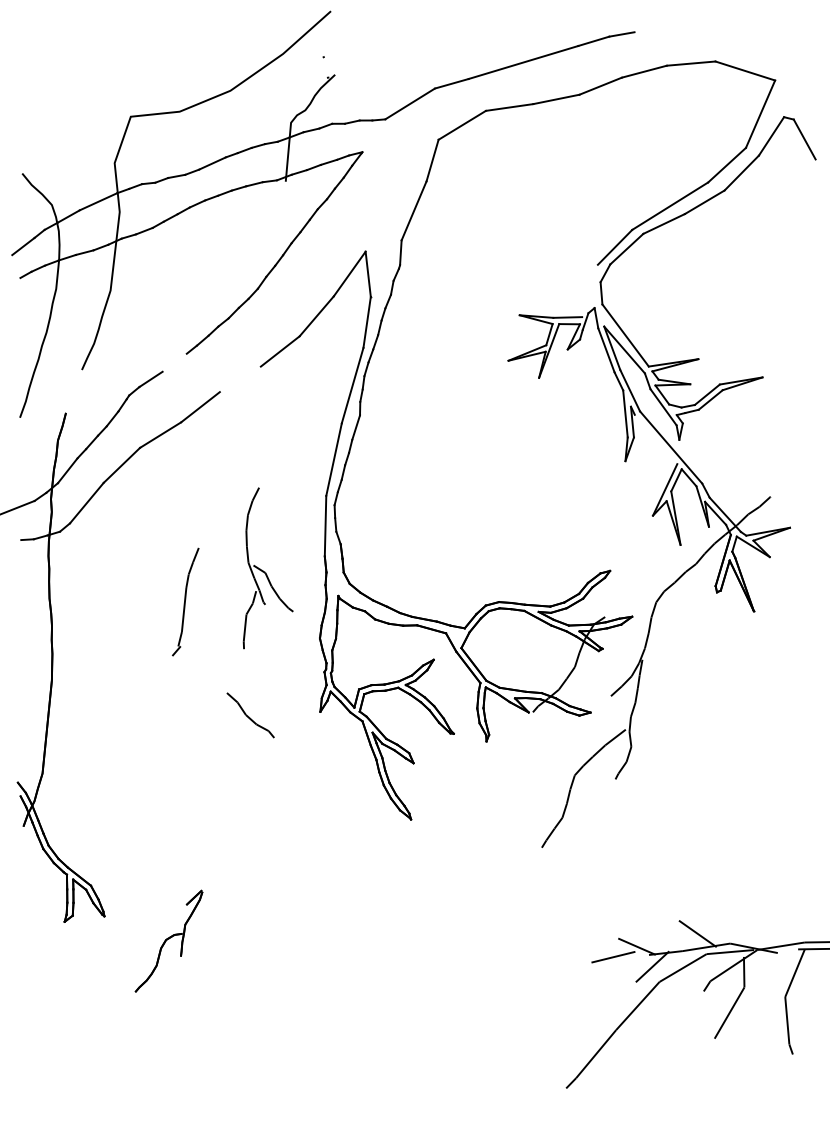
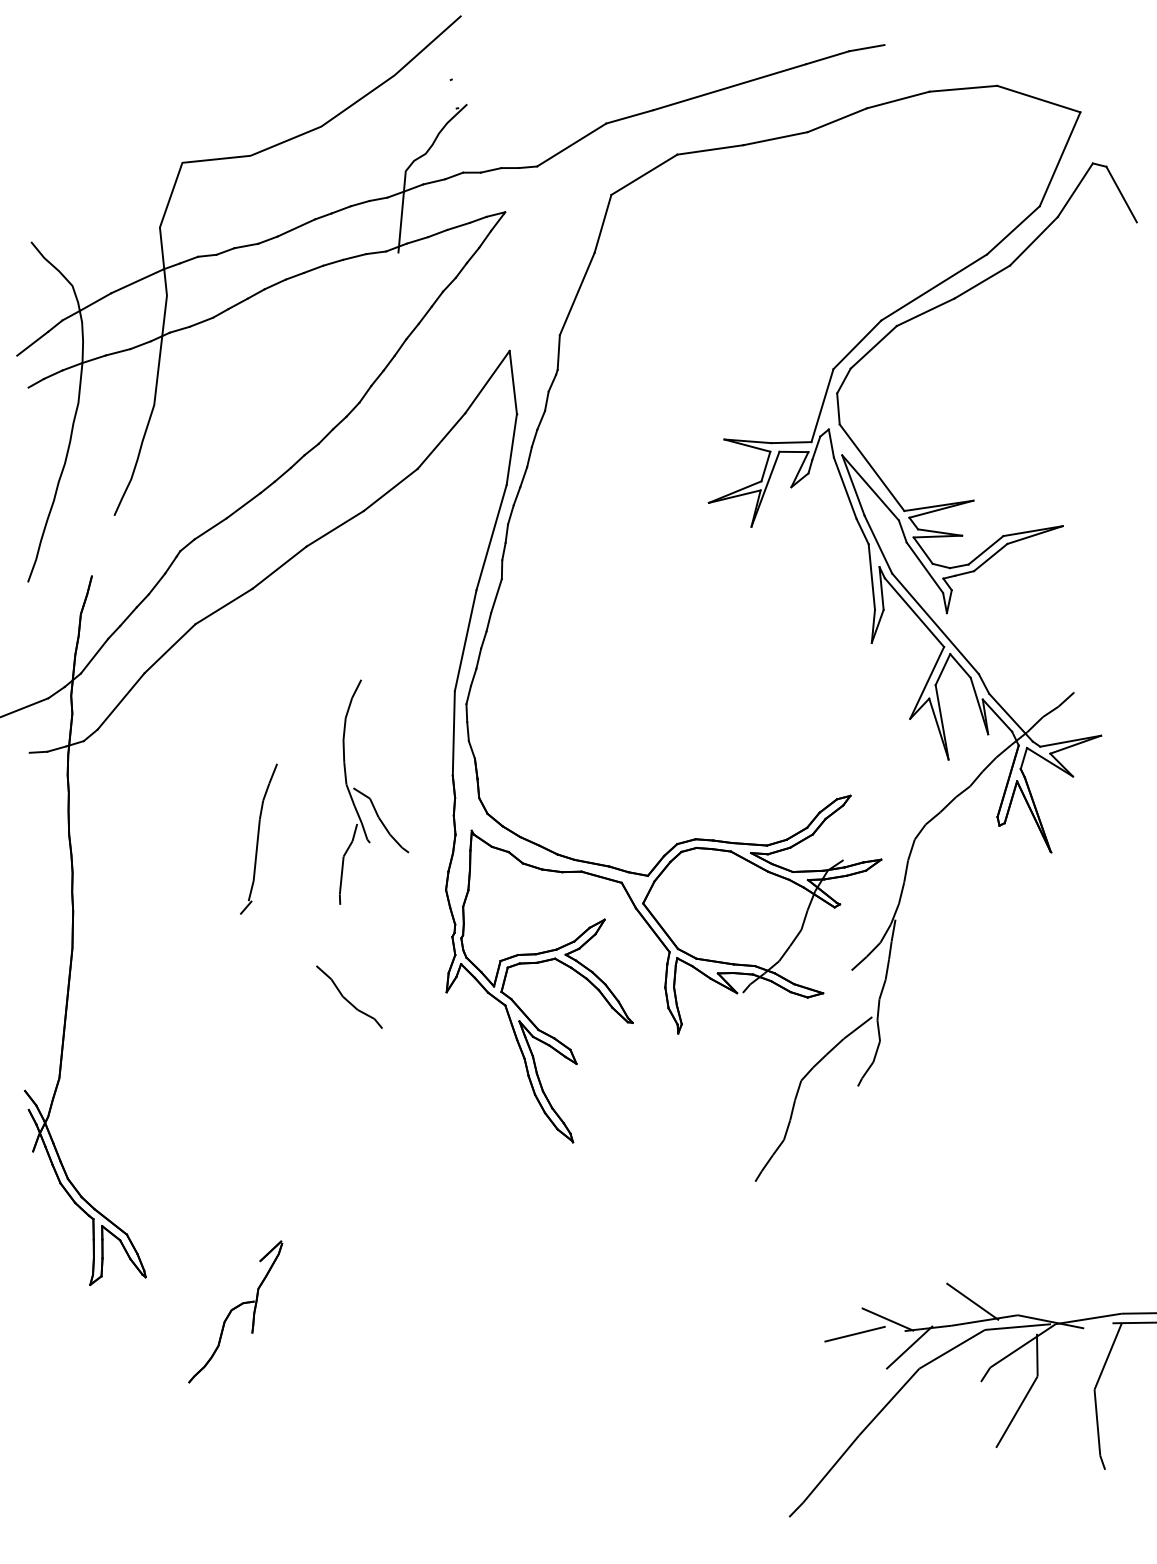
line: (590, 290) -> (822, 405), added
line: (174, 362) -> (243, 505), added
line: (239, 379) -> (334, 528), added
line: (656, 439) -> (914, 612), added

